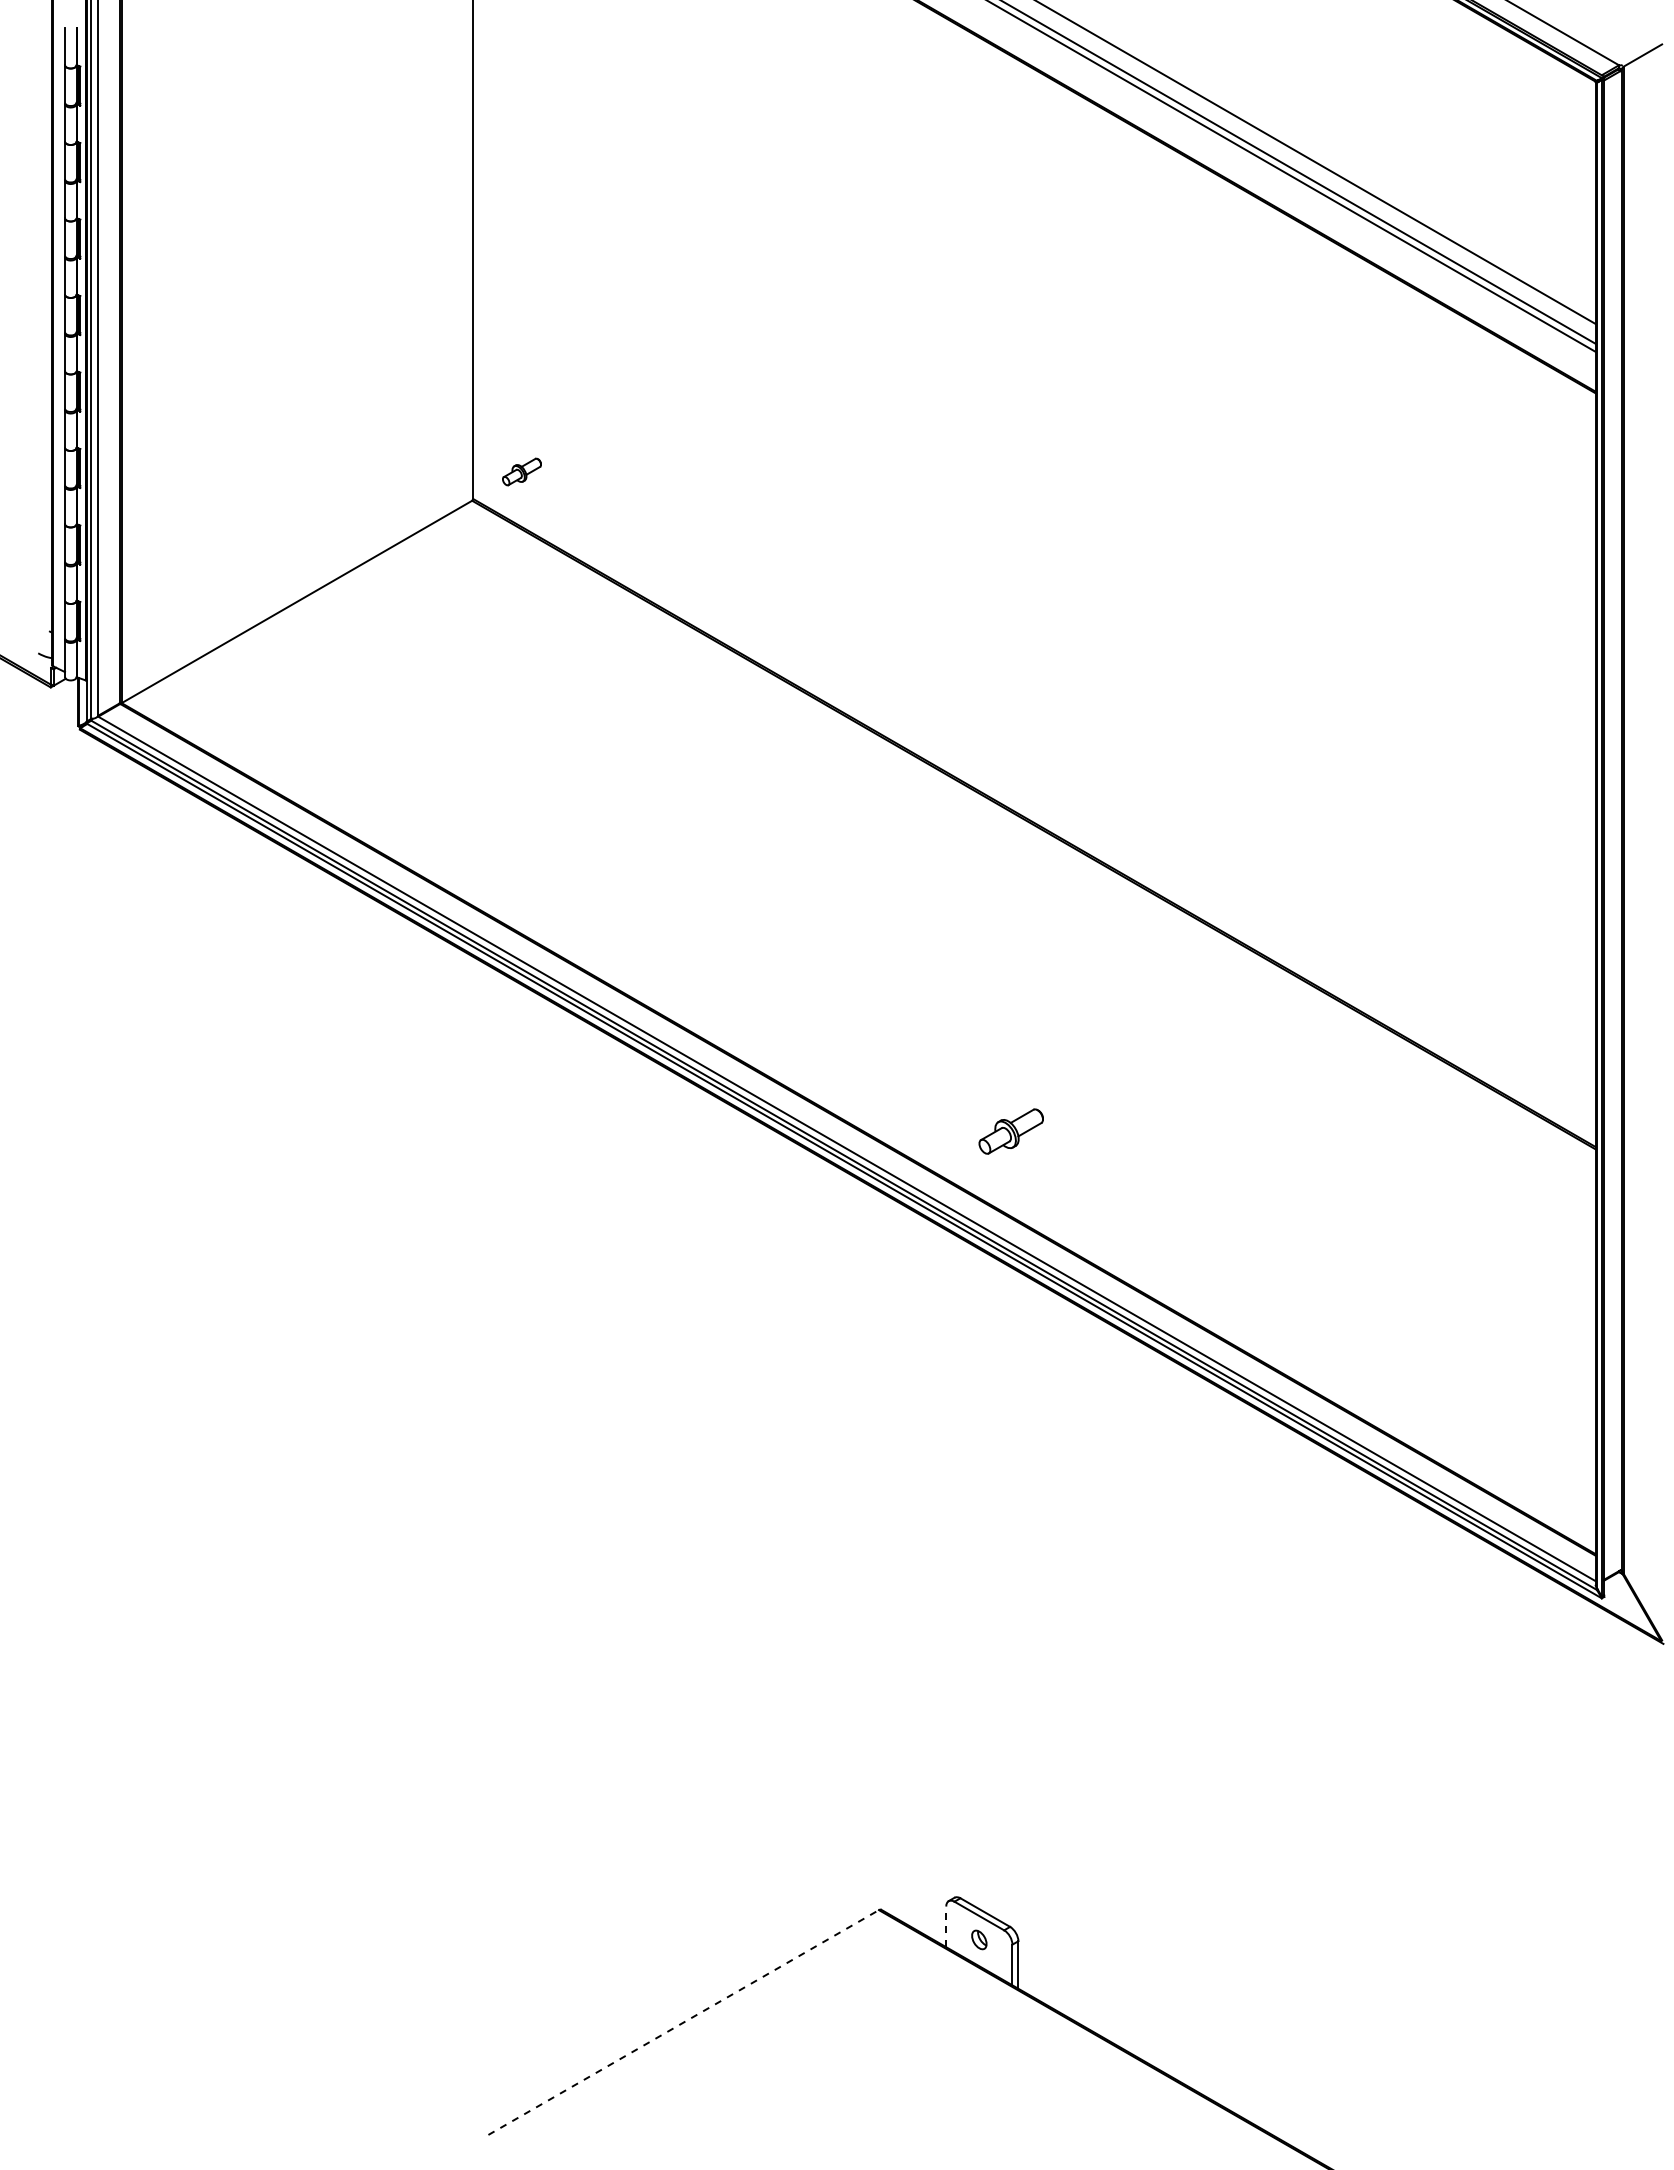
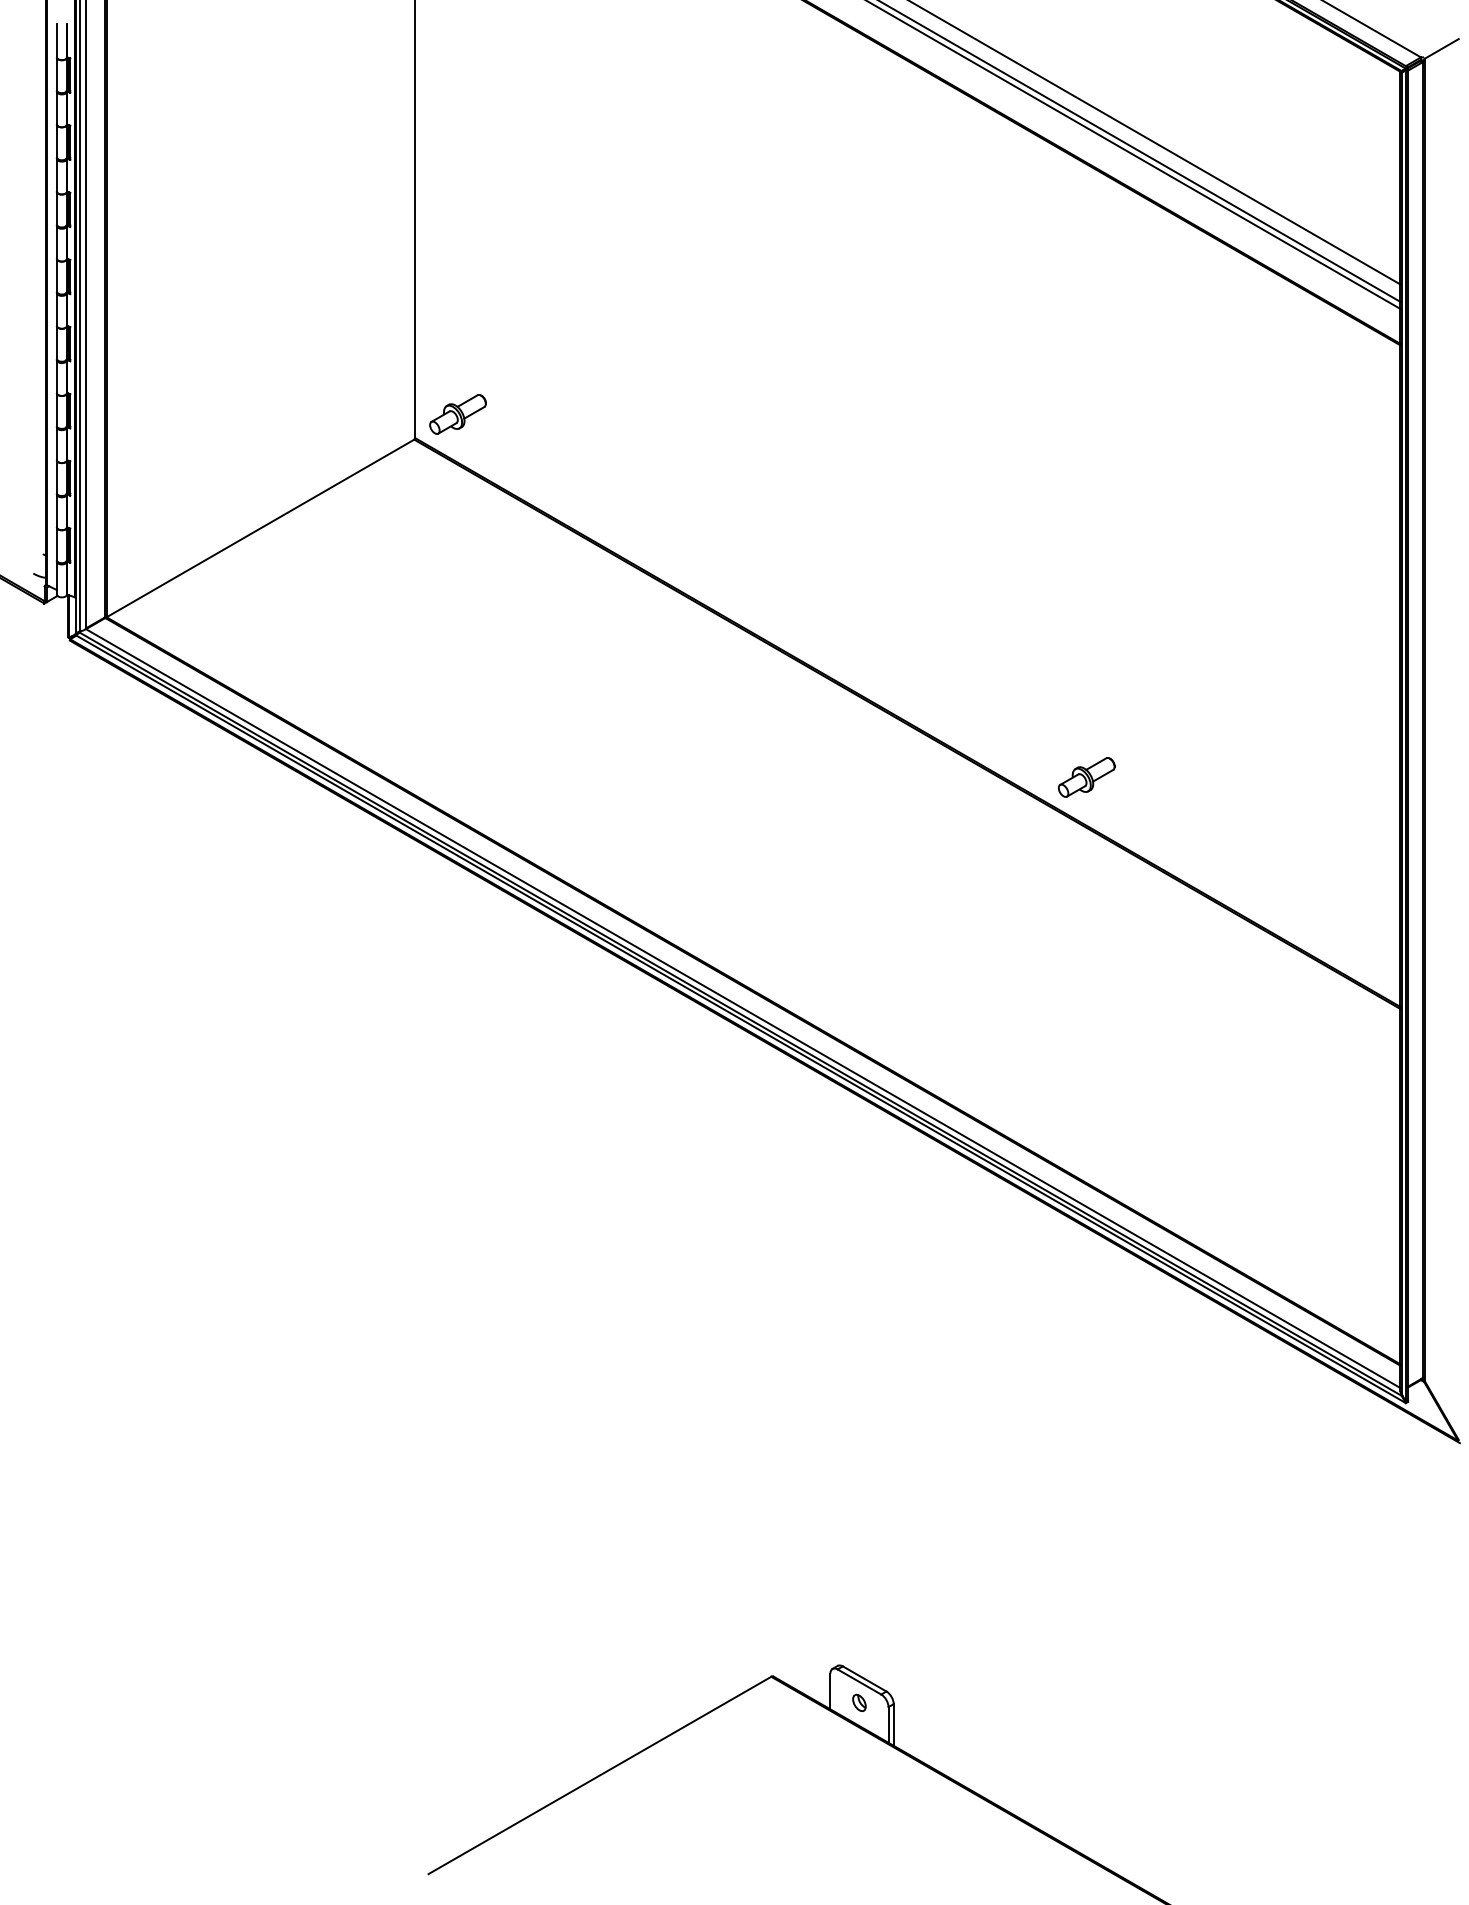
part: (521, 471) -> (457, 413), size x1.67
part: (1010, 1131) -> (1086, 777), moved
line: (946, 1926) -> (830, 1691), dashed -> solid
line: (684, 2022) -> (600, 1775), dashed -> solid

